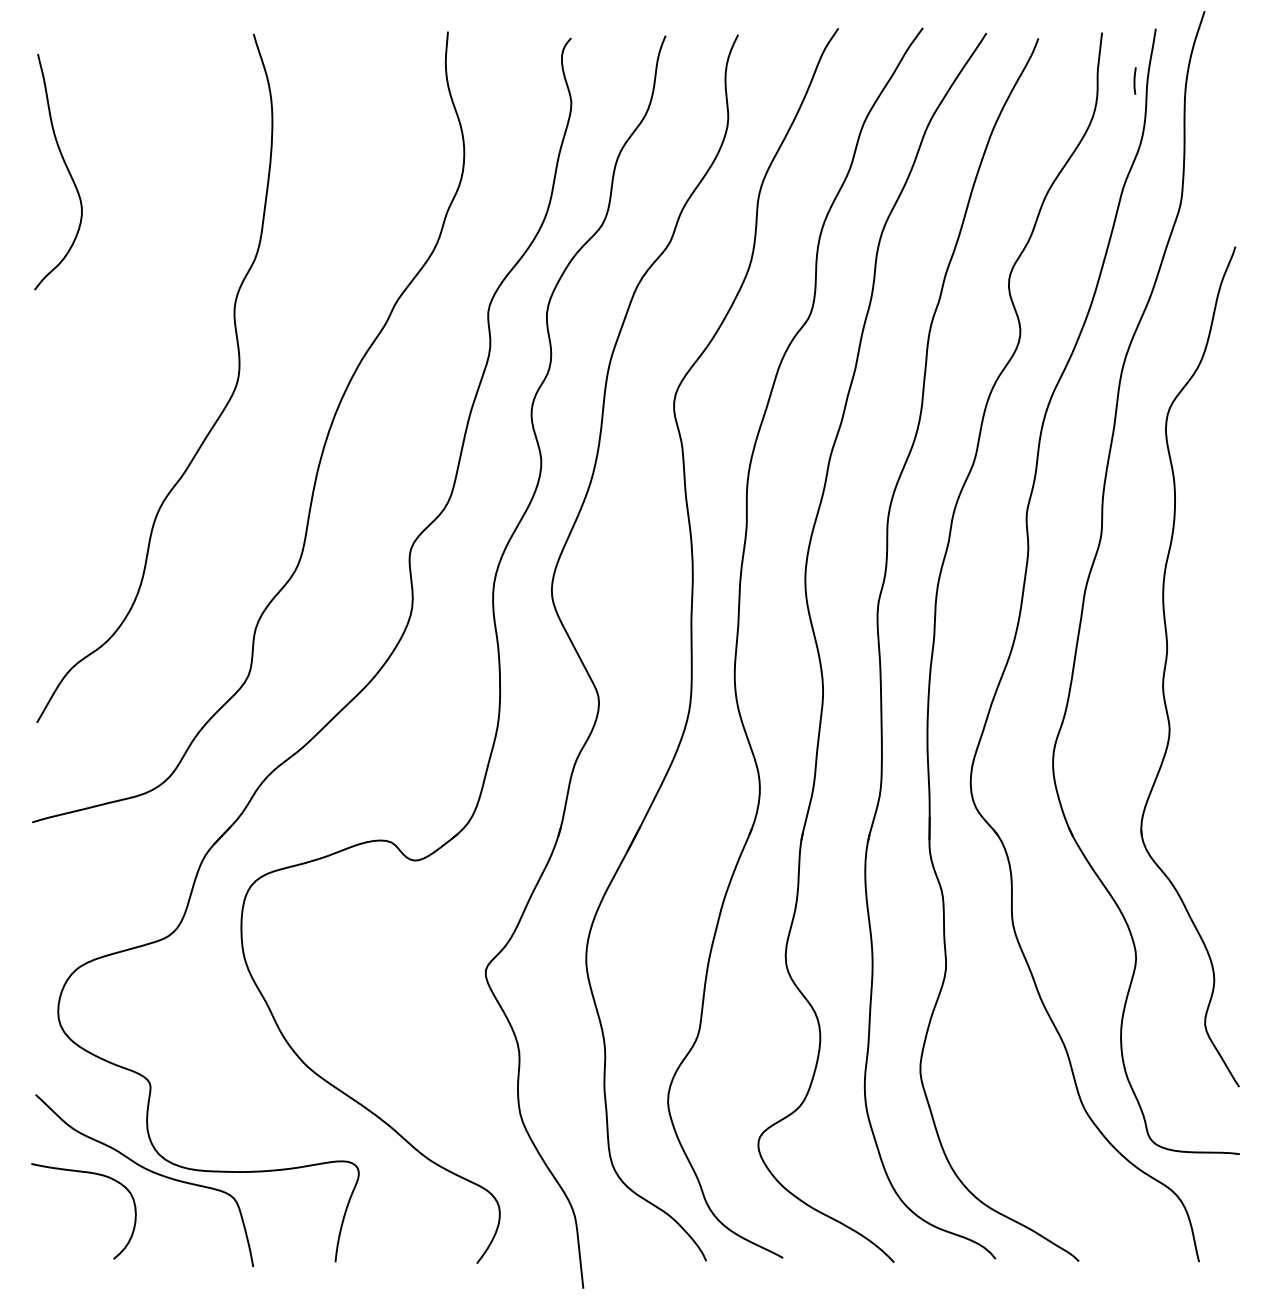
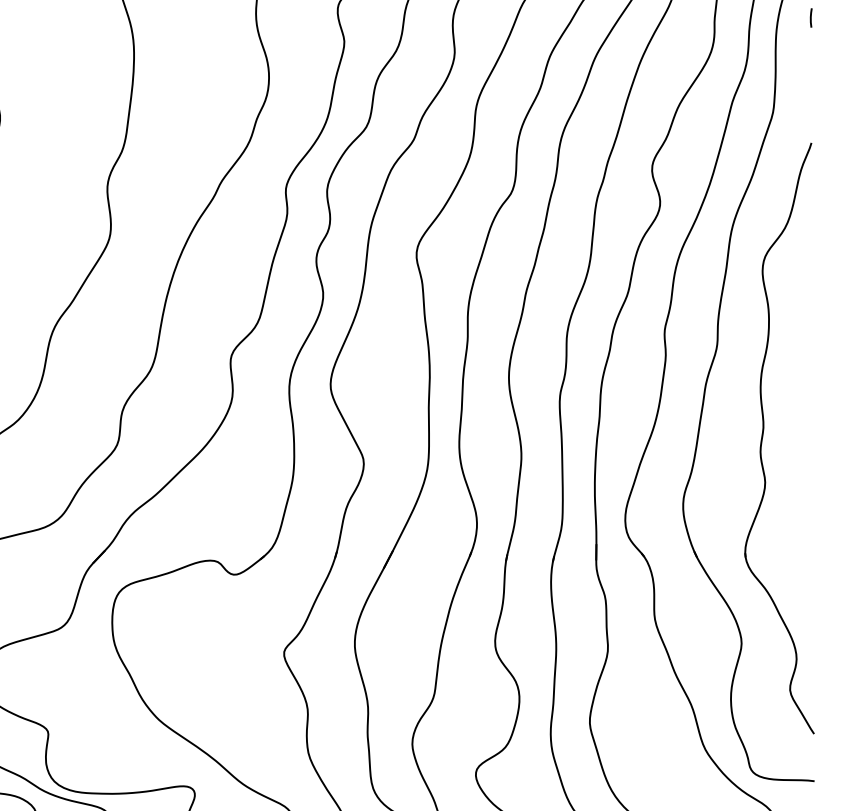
line: (1134, 80) -> (810, 17), moved

